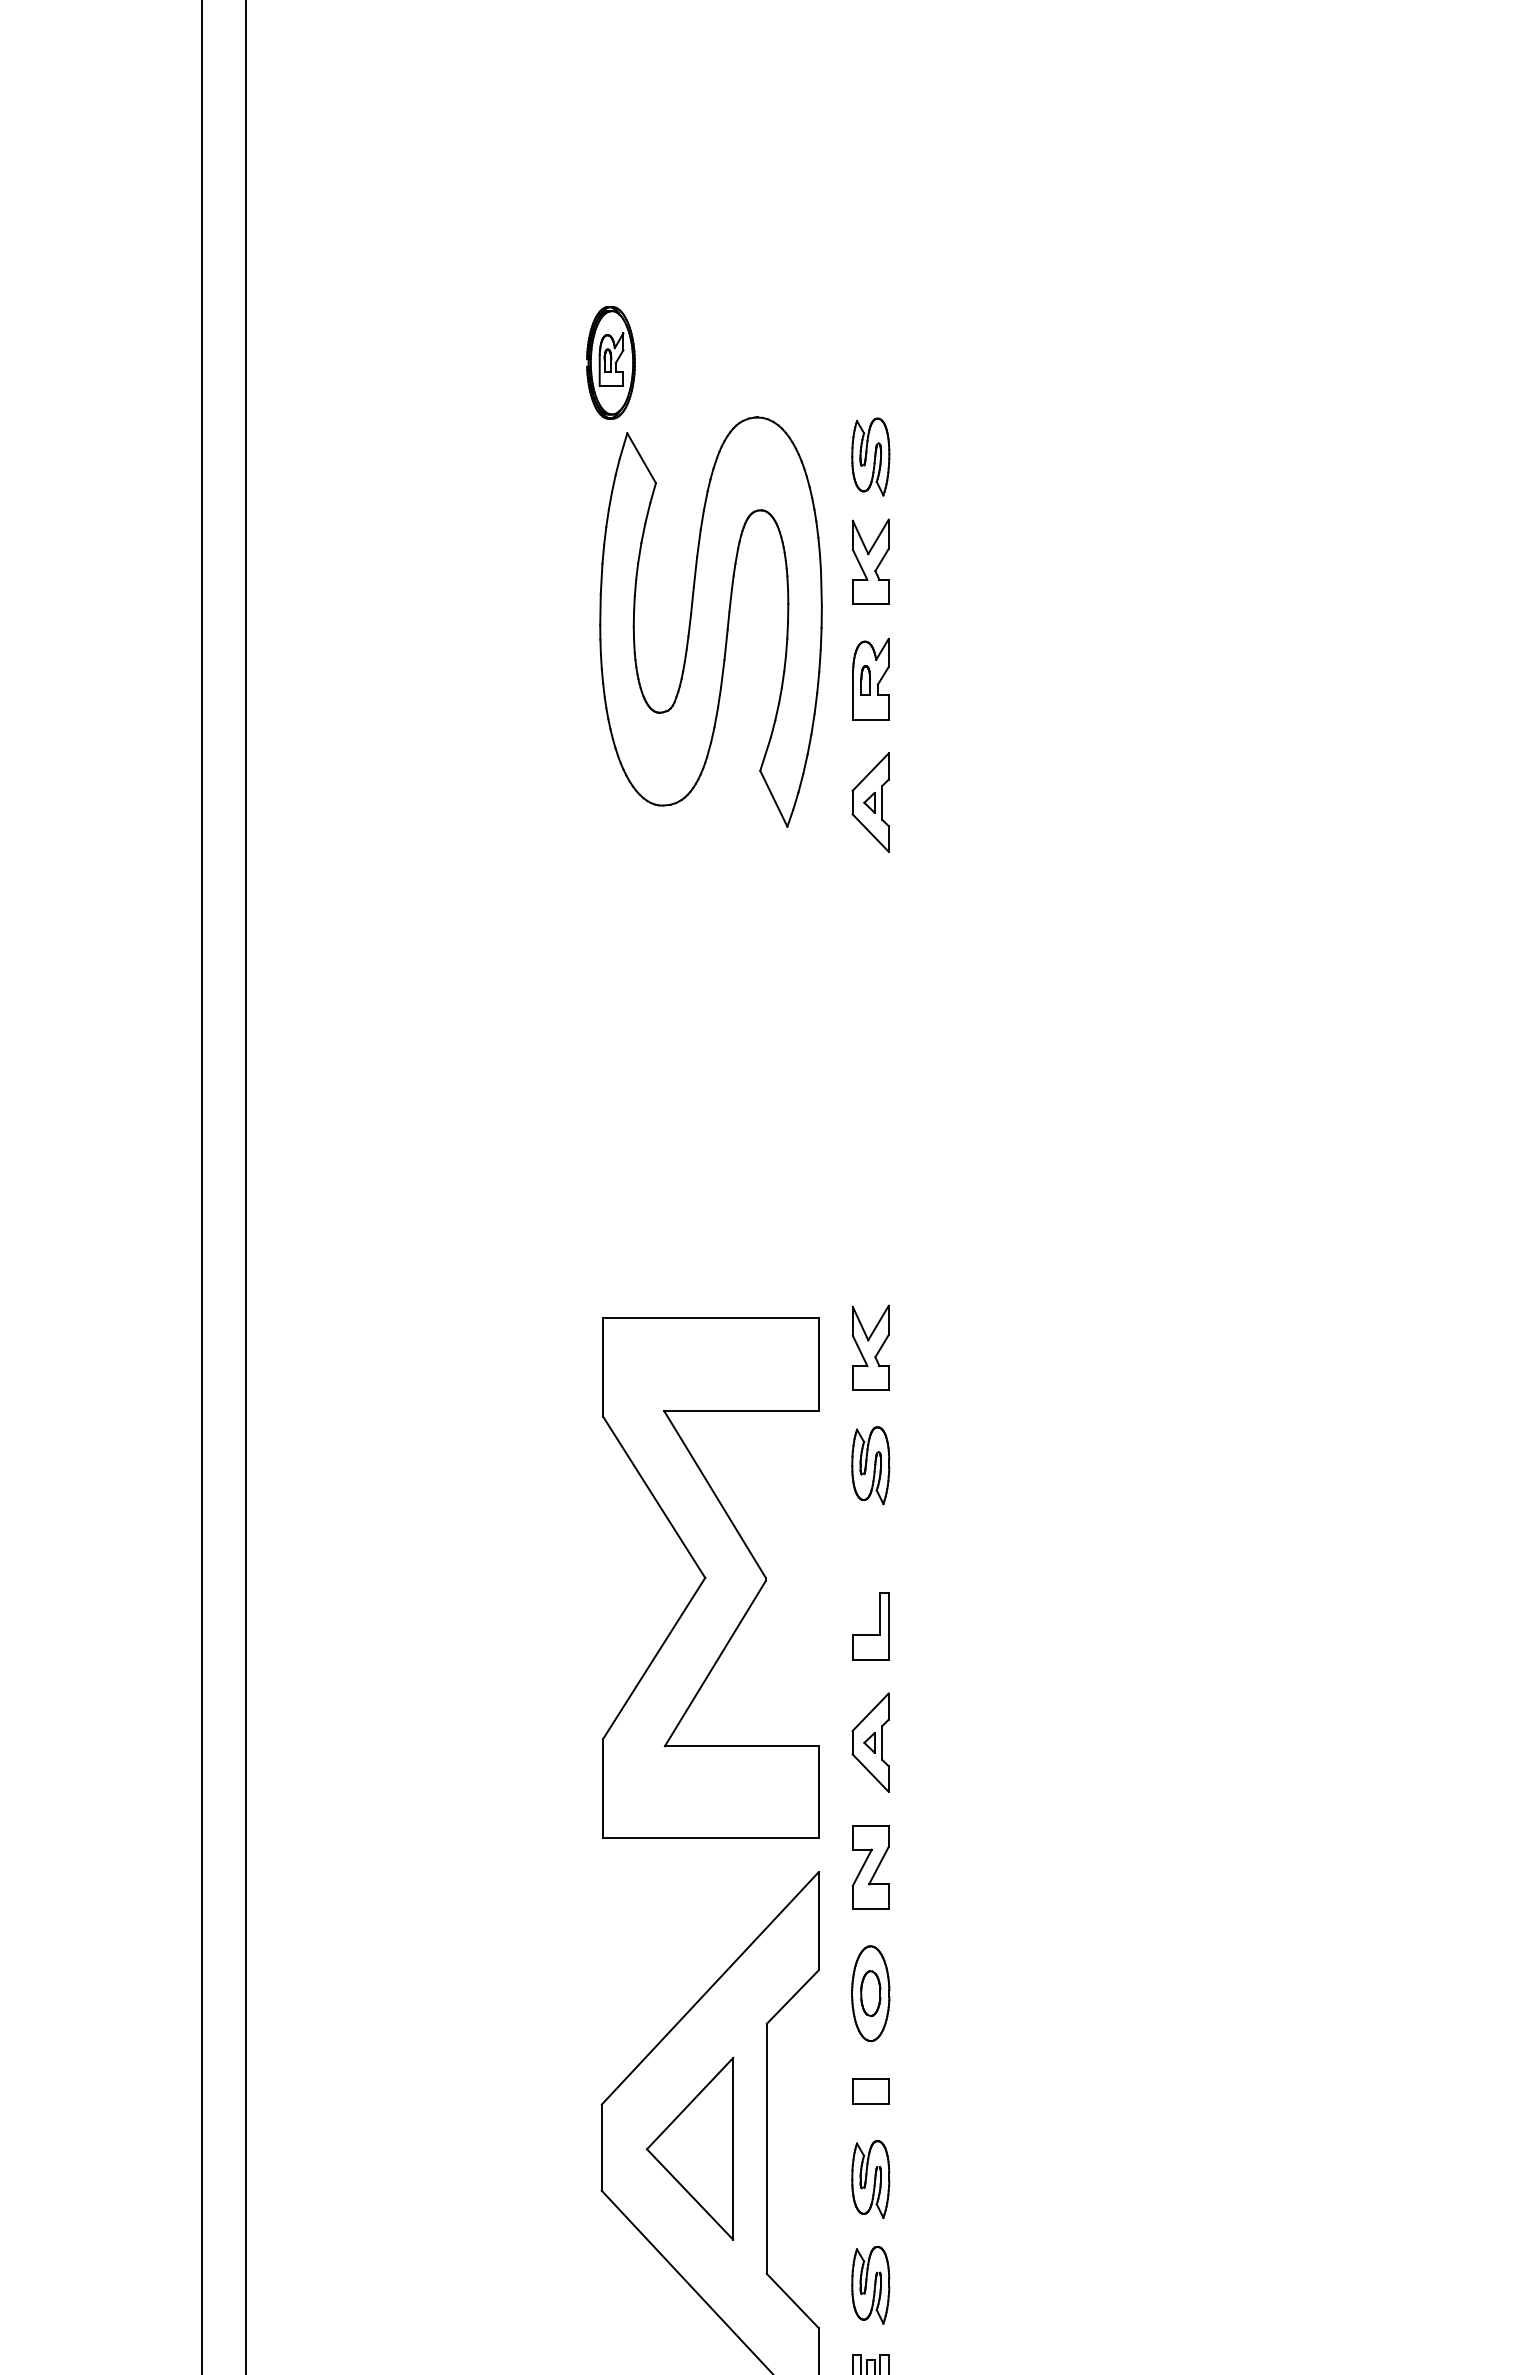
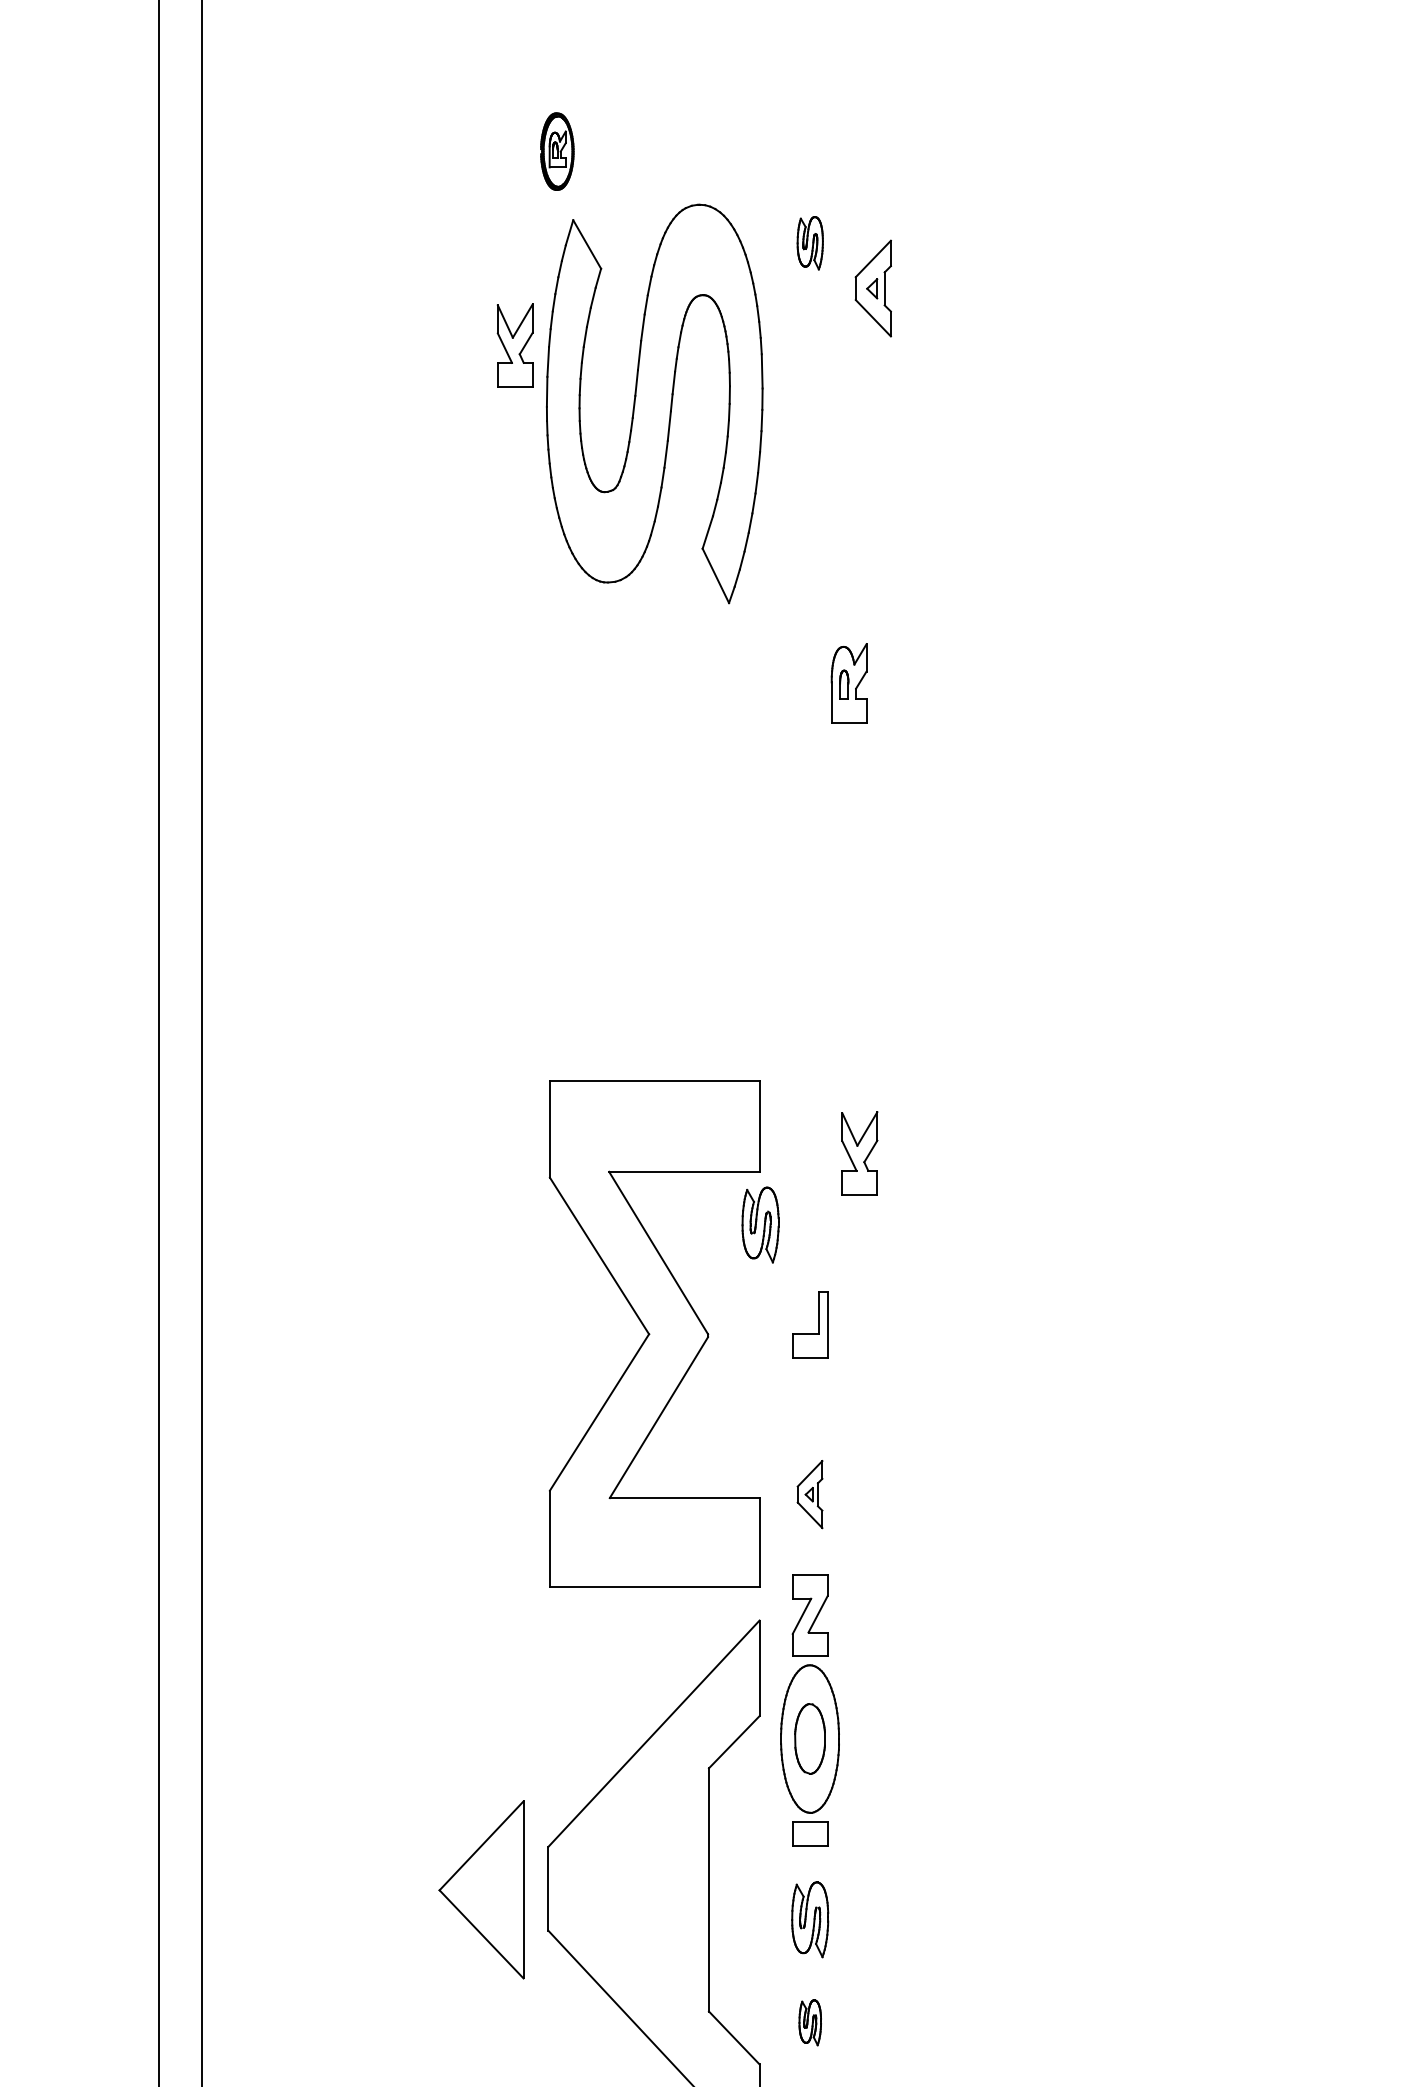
part: (610, 362) -> (556, 151), size x0.7
part: (870, 456) -> (809, 242), size x0.7
part: (870, 561) -> (515, 344), moved
part: (870, 678) -> (848, 682), moved
part: (870, 802) -> (873, 288), moved
part: (870, 1347) -> (859, 1152), moved
part: (870, 1465) -> (760, 1224), moved
part: (870, 1634) -> (809, 1332), moved
part: (870, 1742) -> (809, 1494), size x0.7
part: (870, 1993) -> (809, 1738), size x1.6
part: (689, 2148) -> (480, 1889), moved
part: (870, 2285) -> (809, 2022), size x0.6

